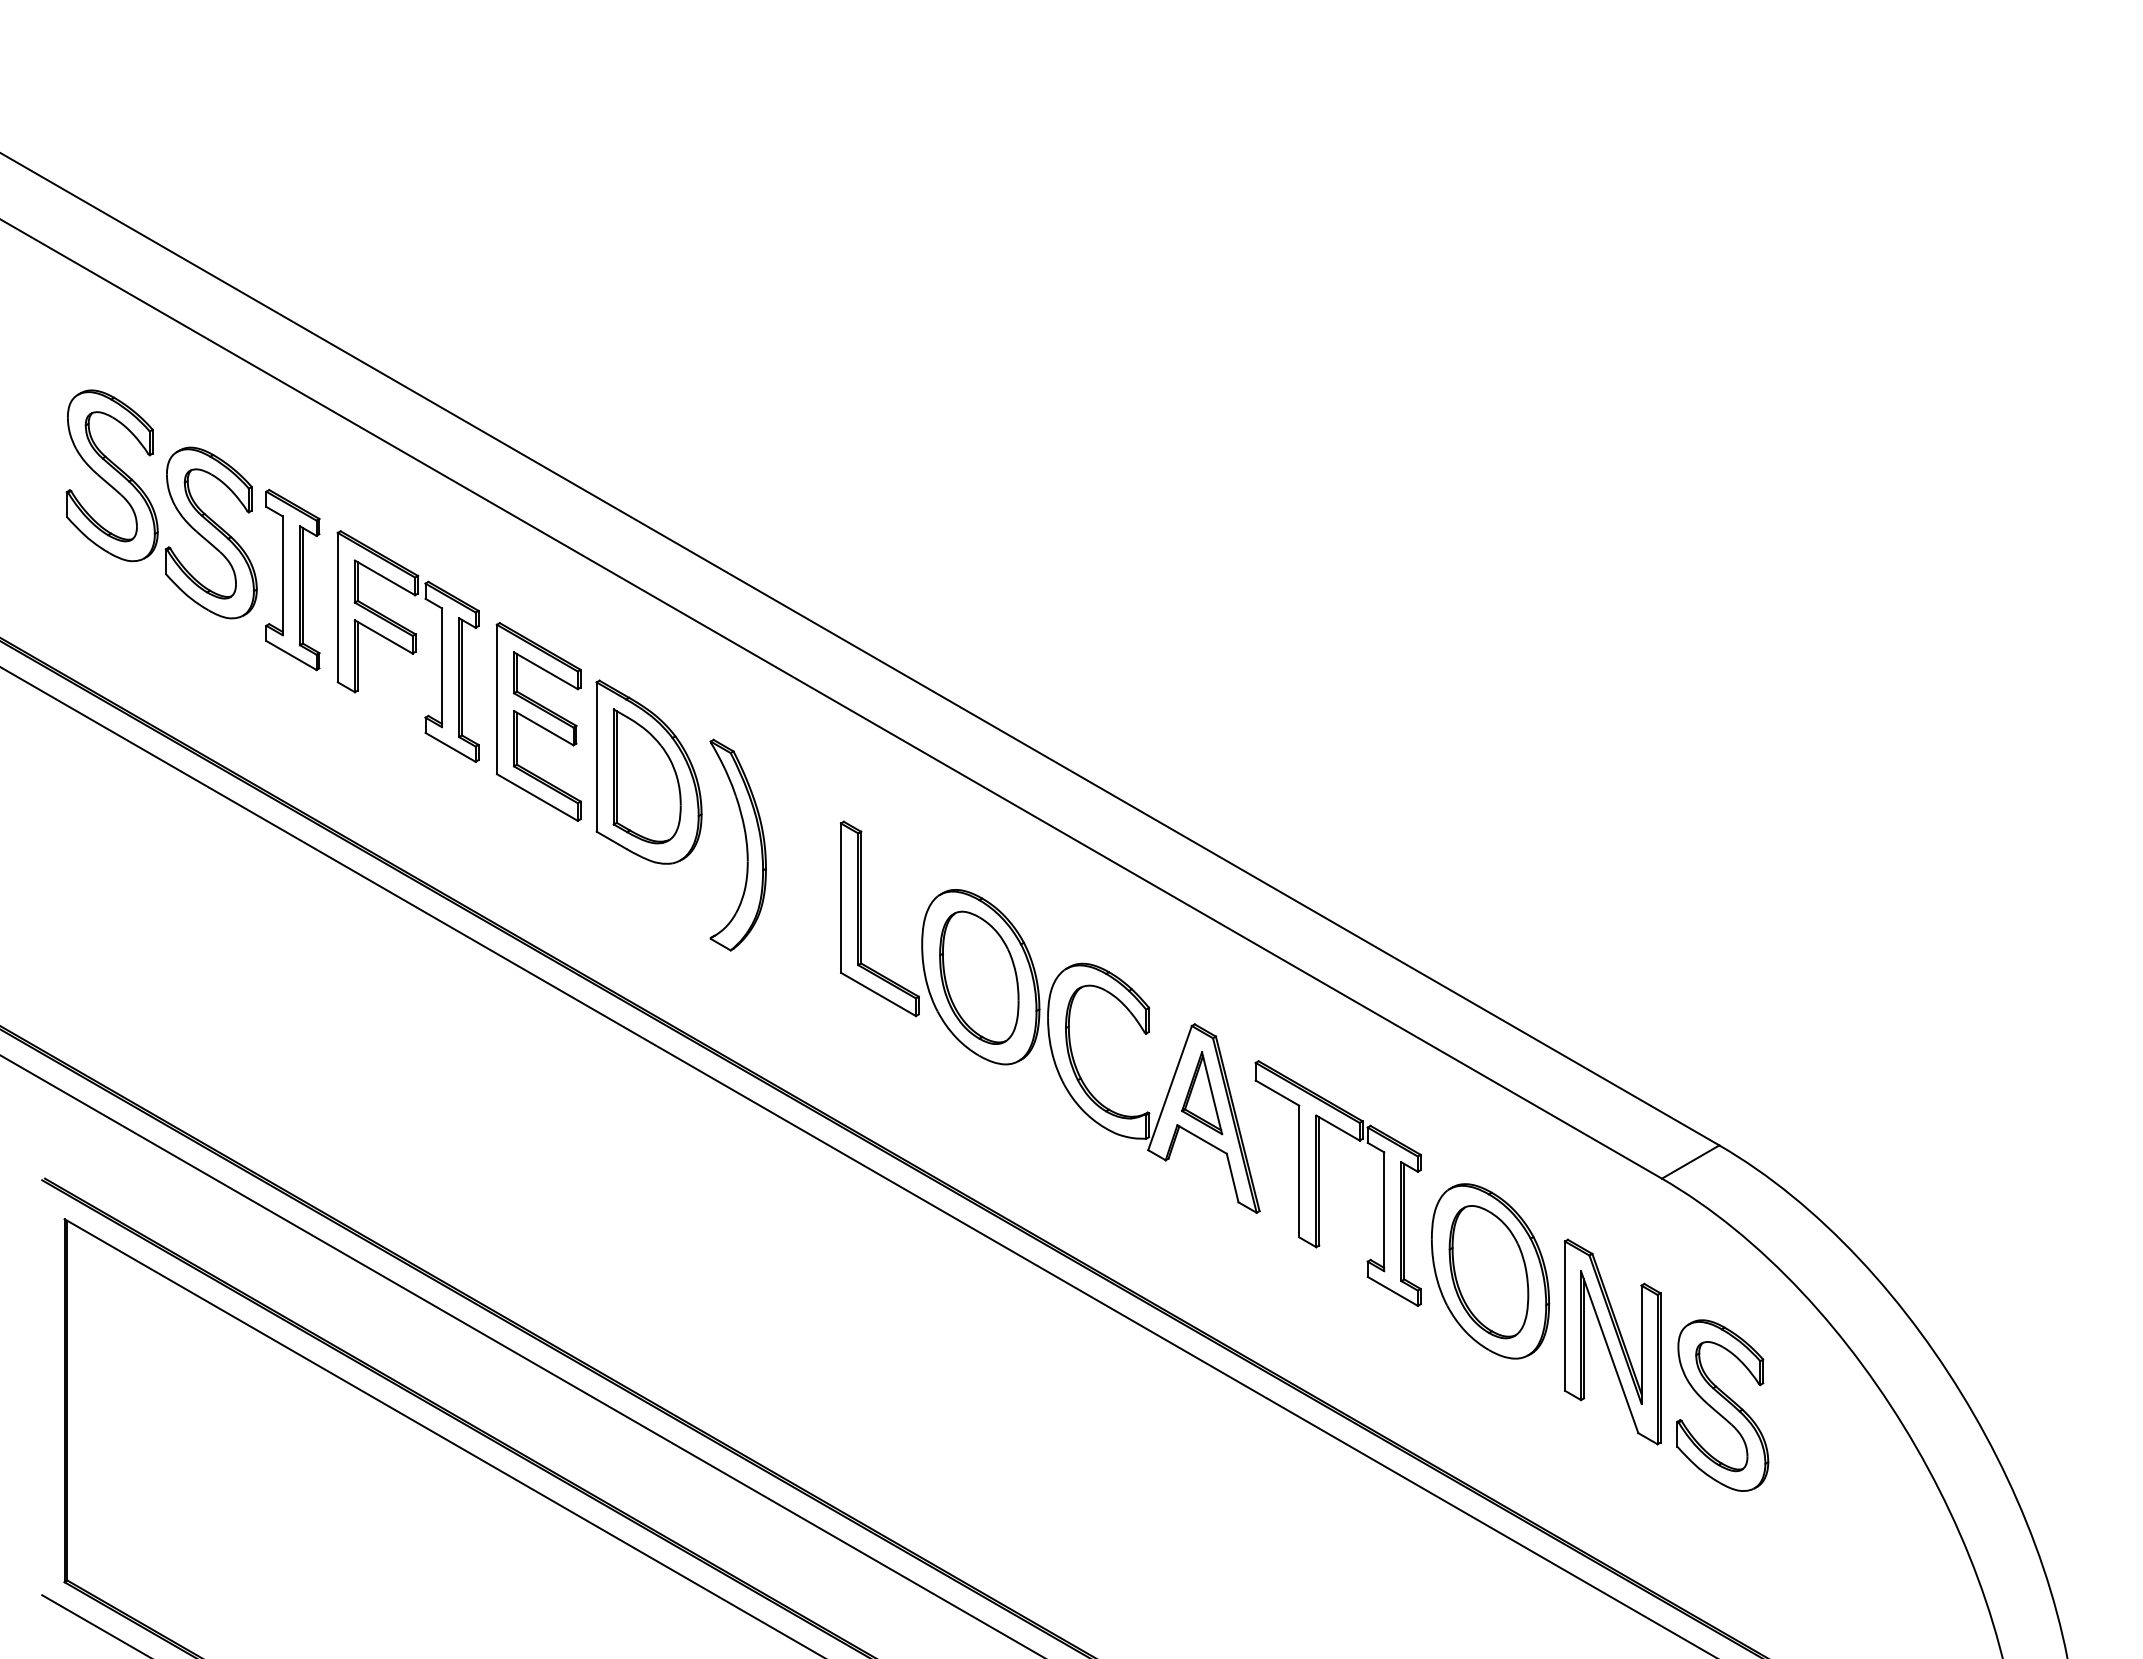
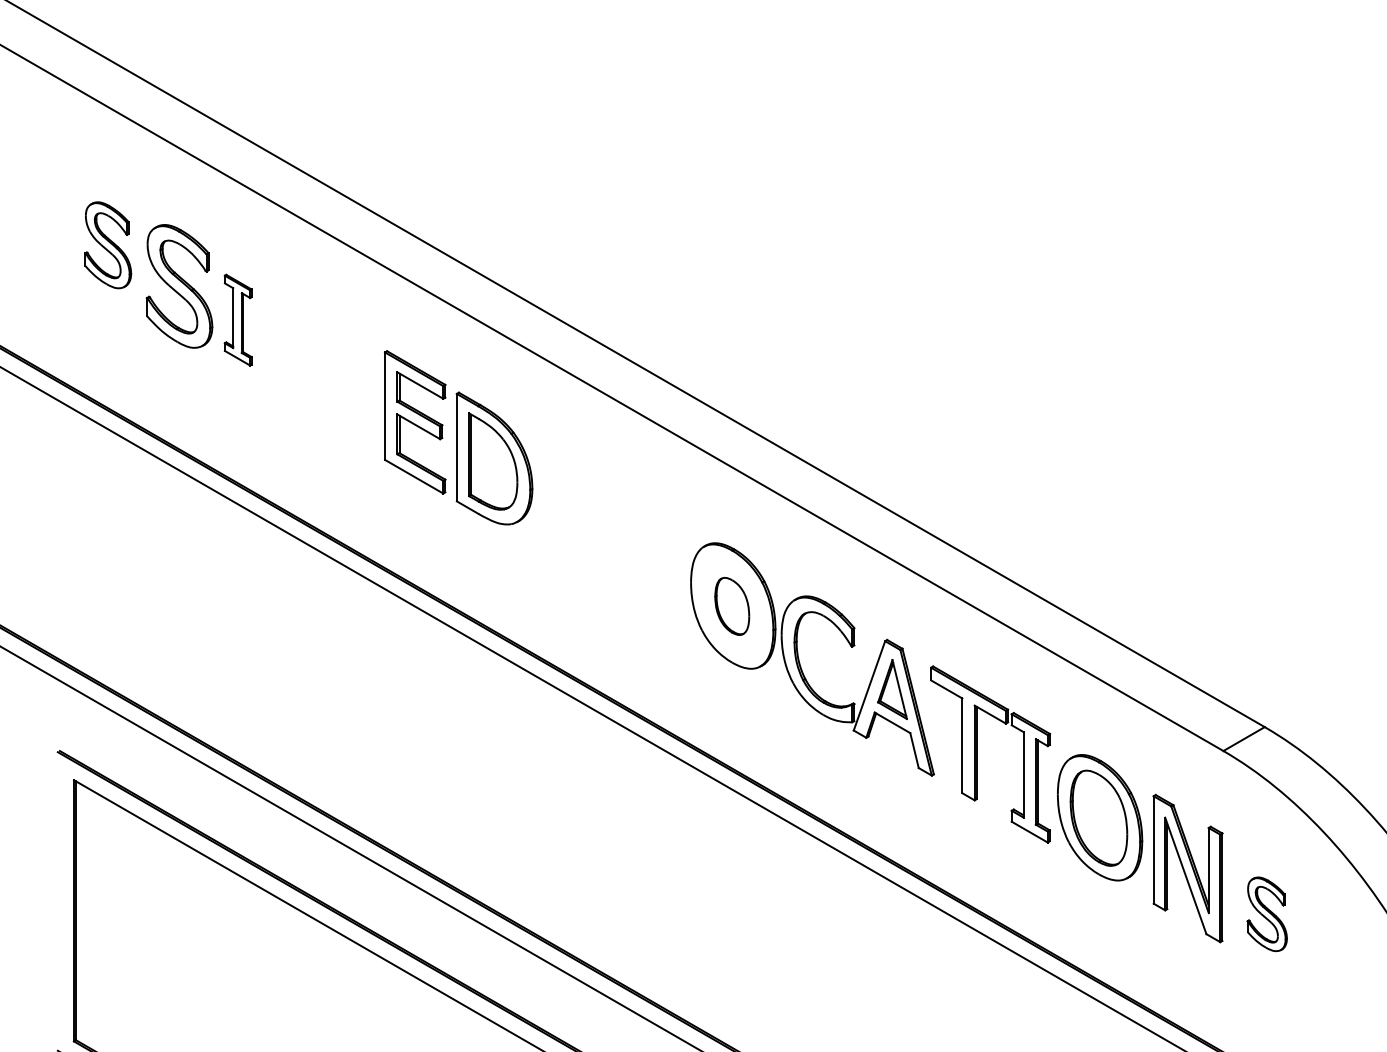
part: (111, 475) -> (107, 245), size x0.7
part: (292, 579) -> (237, 319), size x0.7
part: (407, 646) -> (320, 368), removed
part: (745, 843) -> (563, 509), removed
part: (861, 918) -> (647, 563), removed
part: (979, 977) -> (732, 606), size x0.6
part: (1722, 1405) -> (1267, 914), size x0.6

